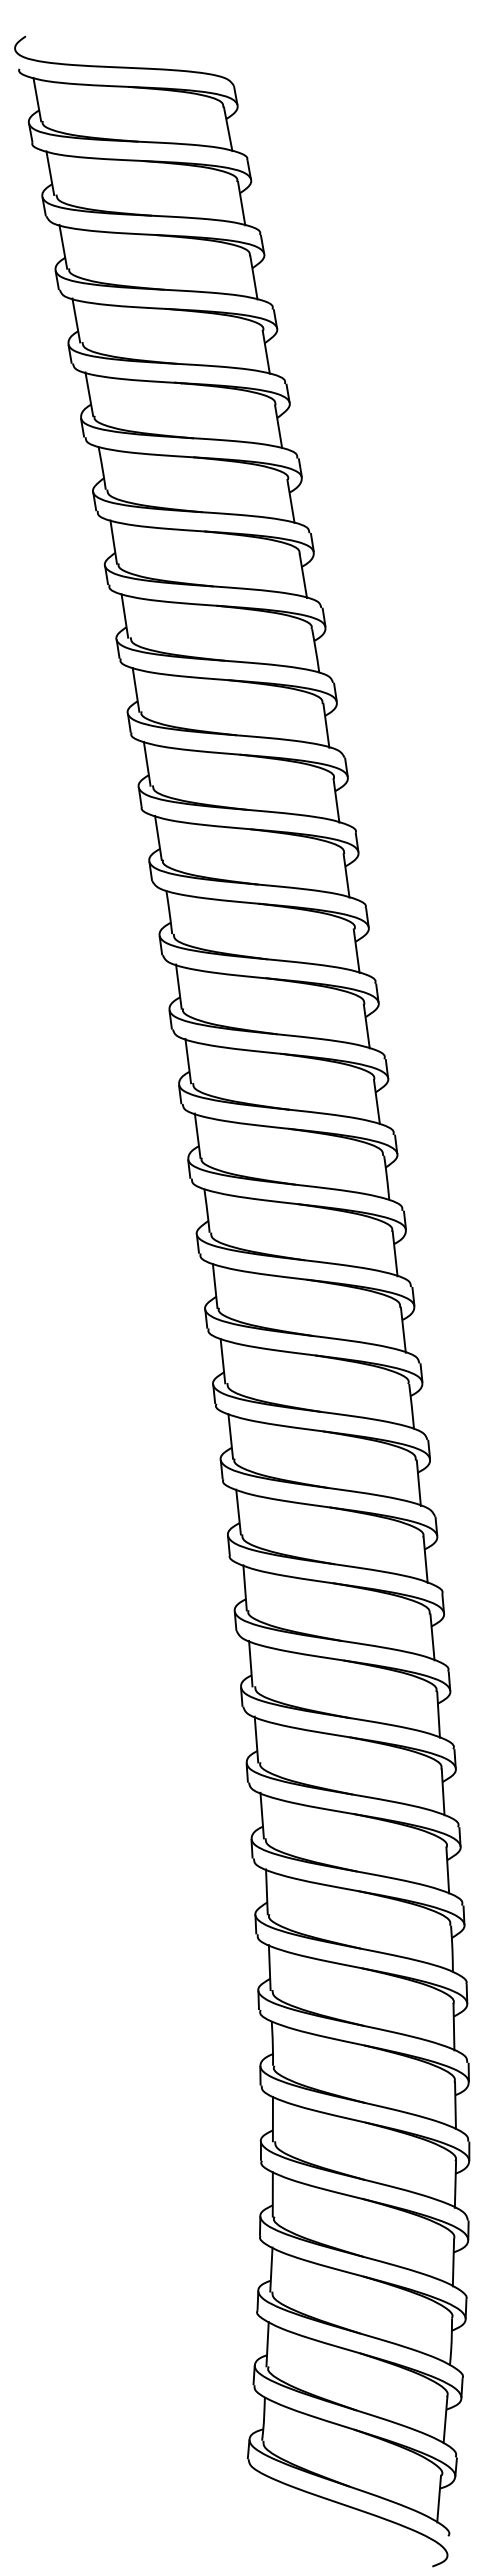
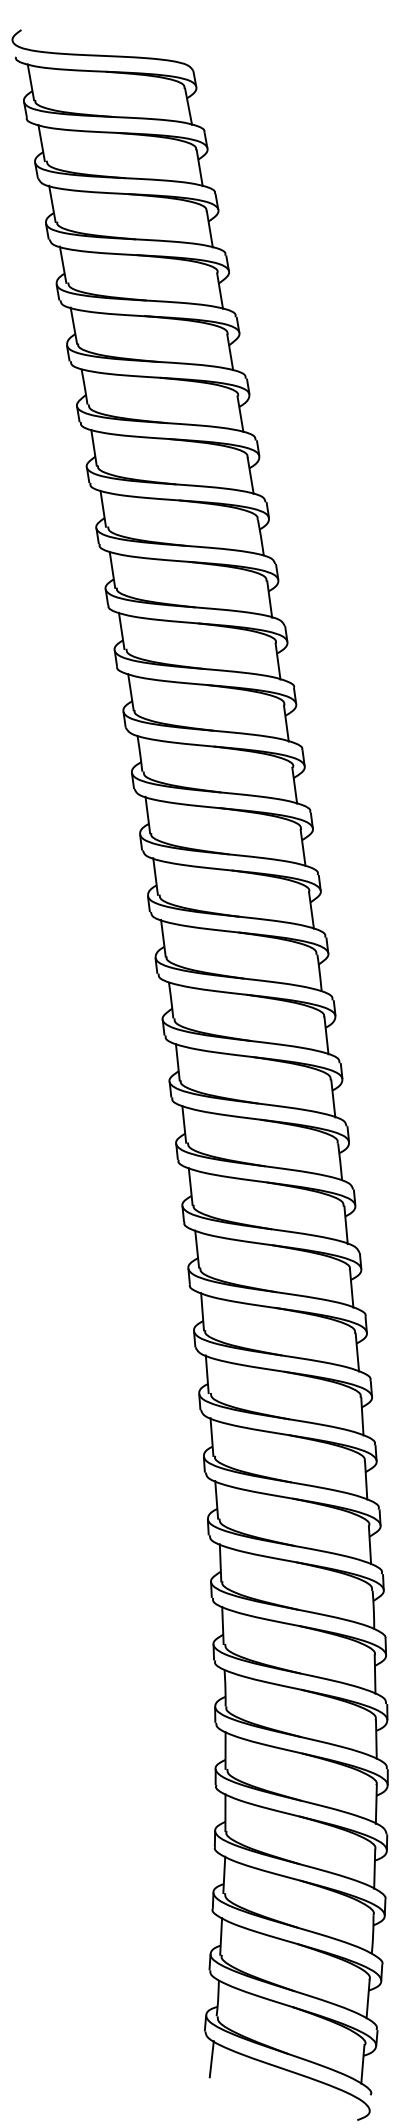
line: (255, 2492) -> (211, 2059), added

